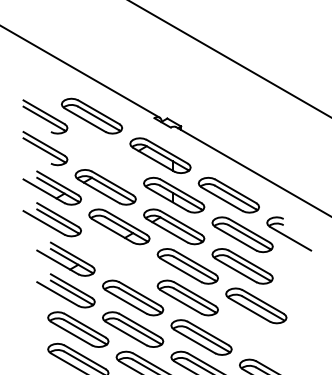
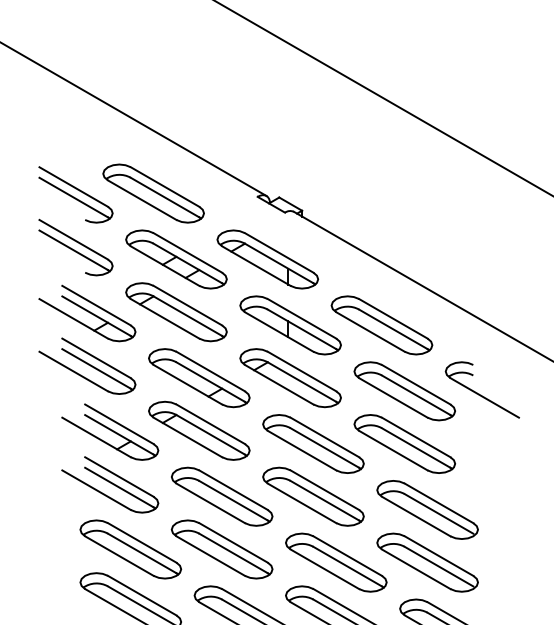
part: (105, 155) -> (176, 259), added
part: (119, 258) -> (199, 430), added
part: (256, 337) -> (427, 562), added

